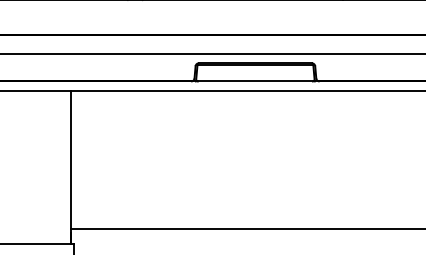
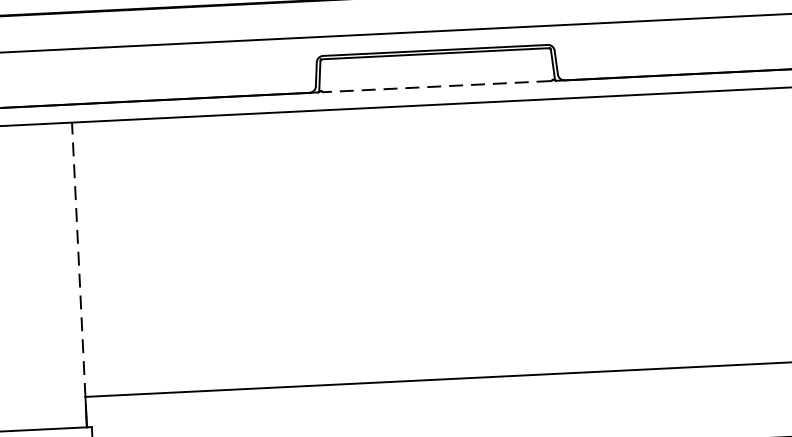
line: (254, 81) -> (435, 86), solid -> dashed
line: (71, 159) -> (79, 259), solid -> dashed

